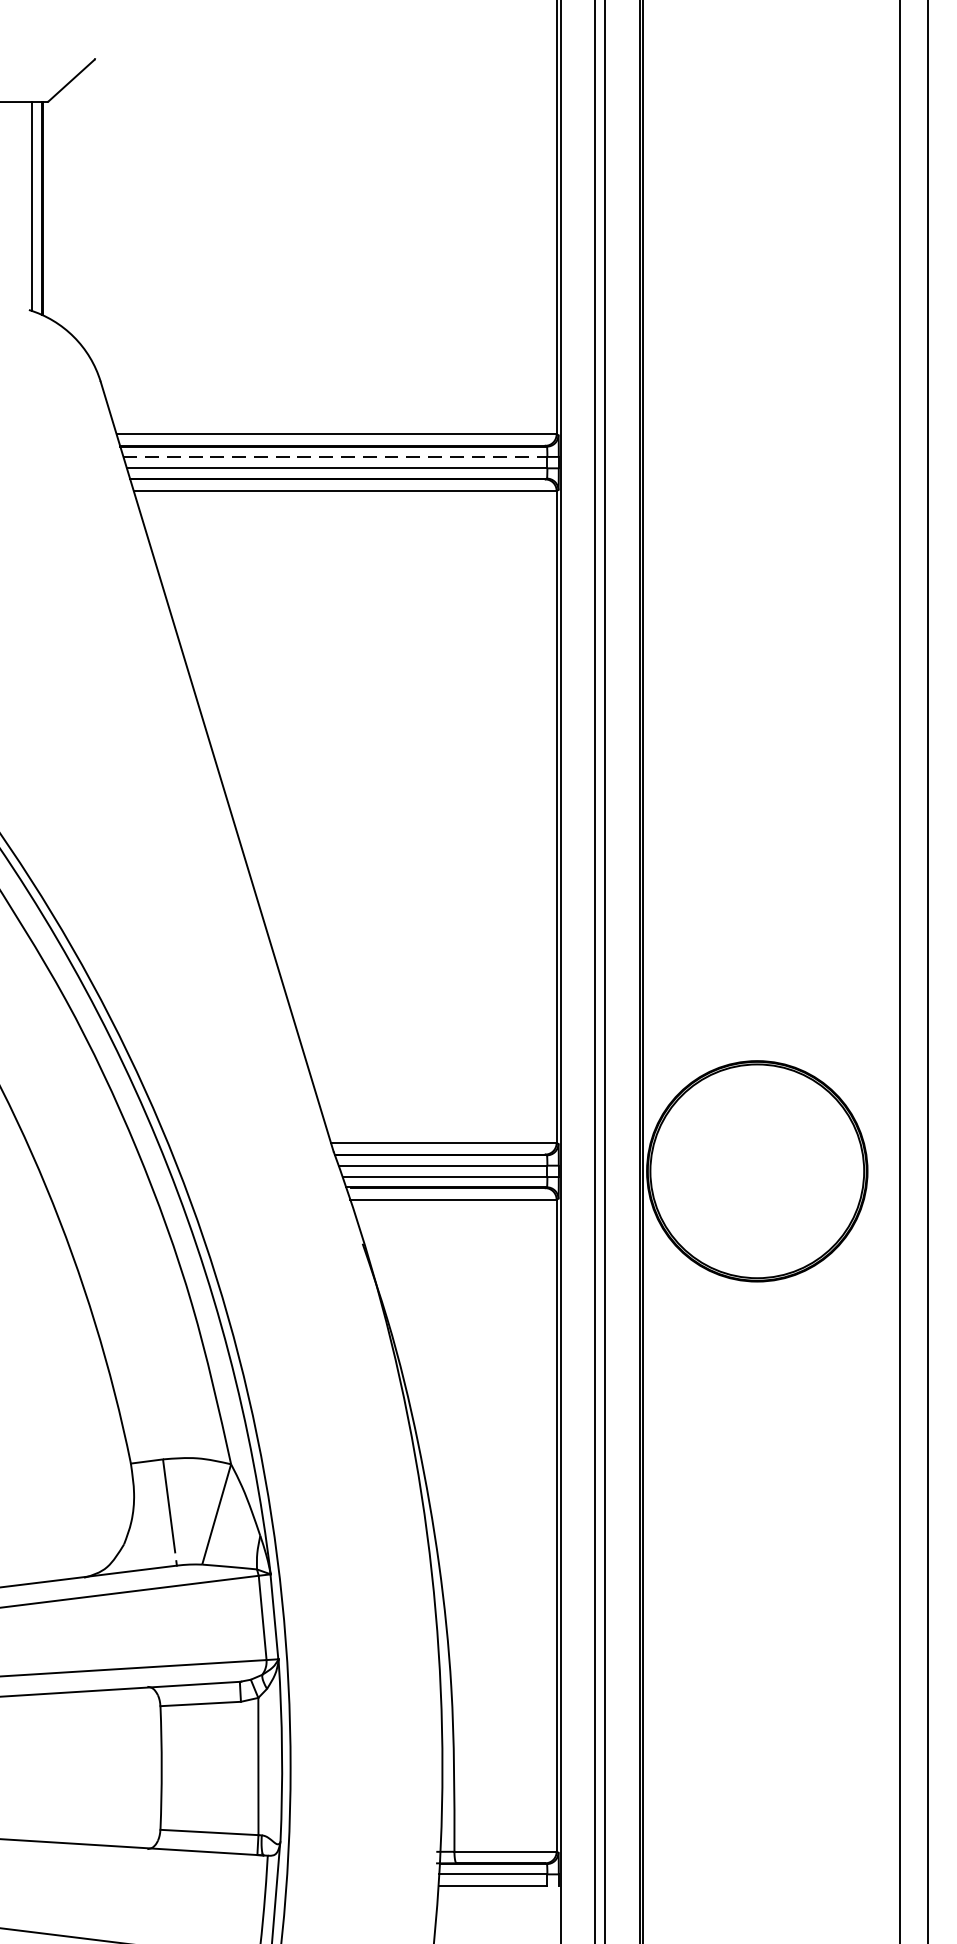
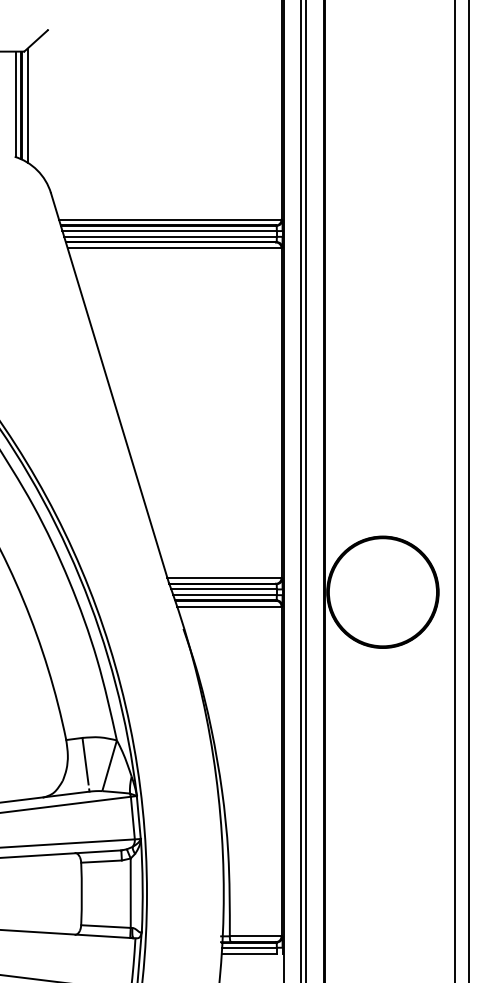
line: (54, 208) -> (27, 105), added
line: (337, 457) -> (170, 231), dashed -> solid

